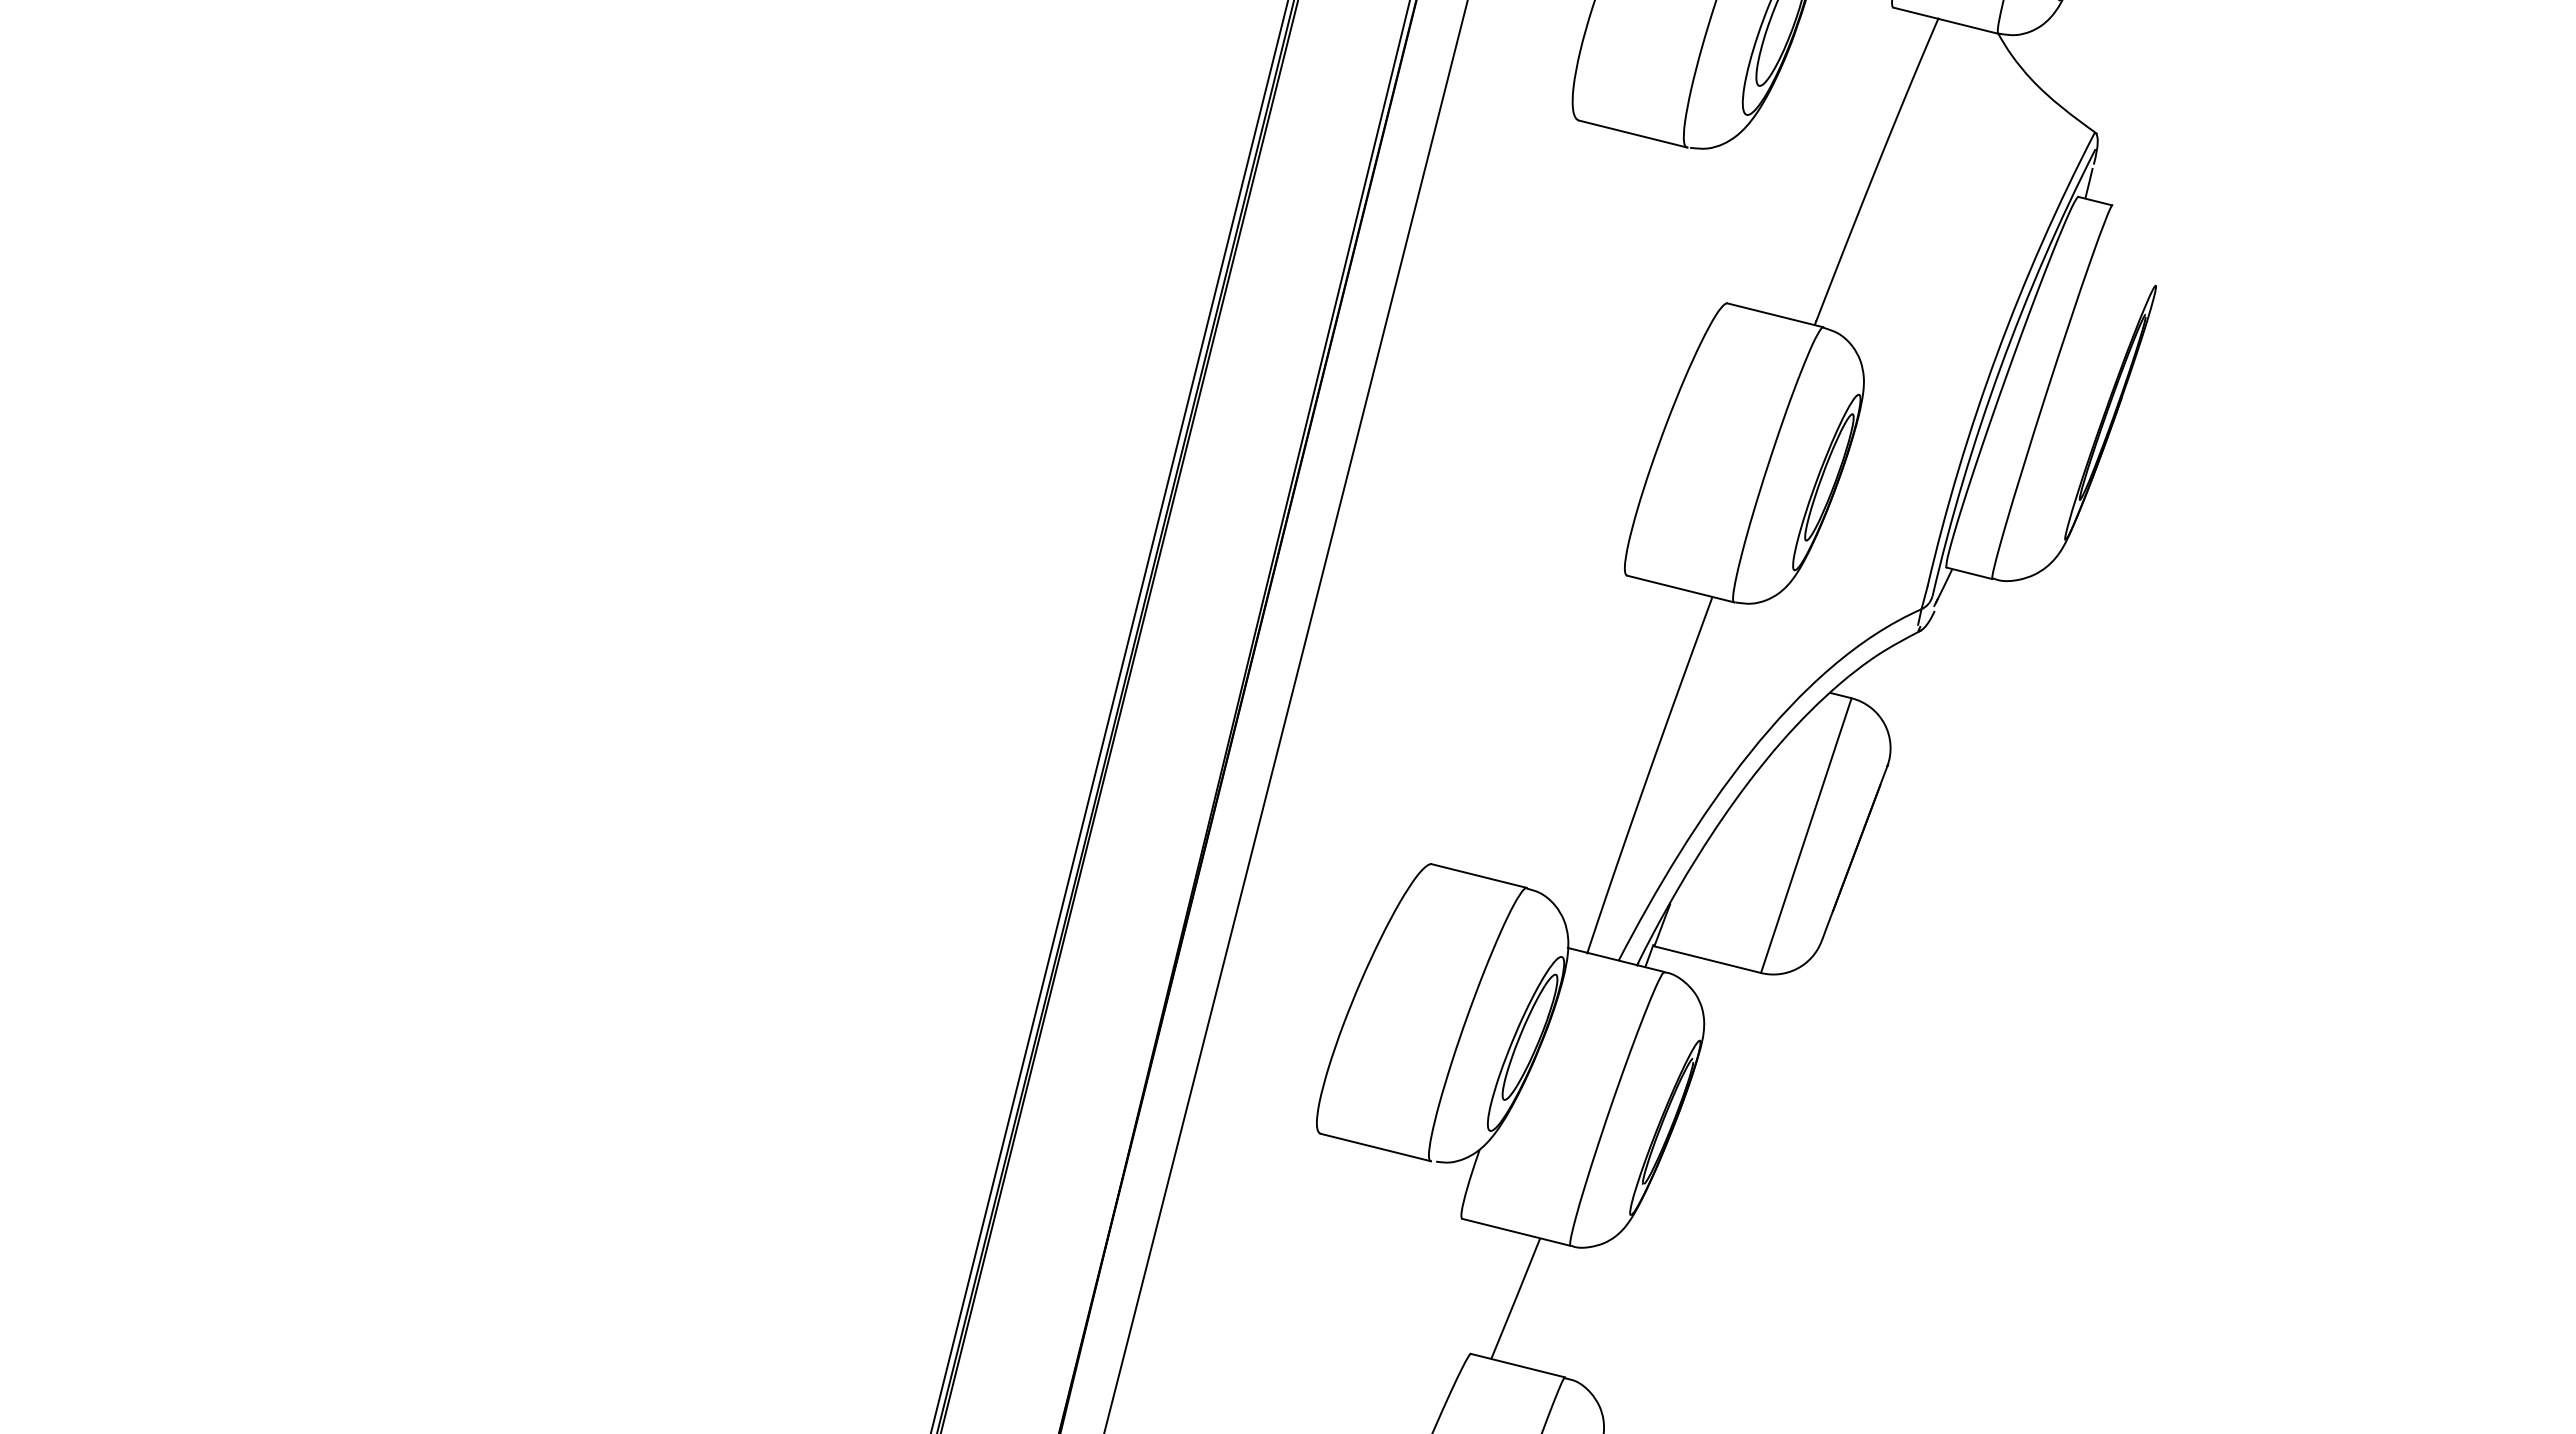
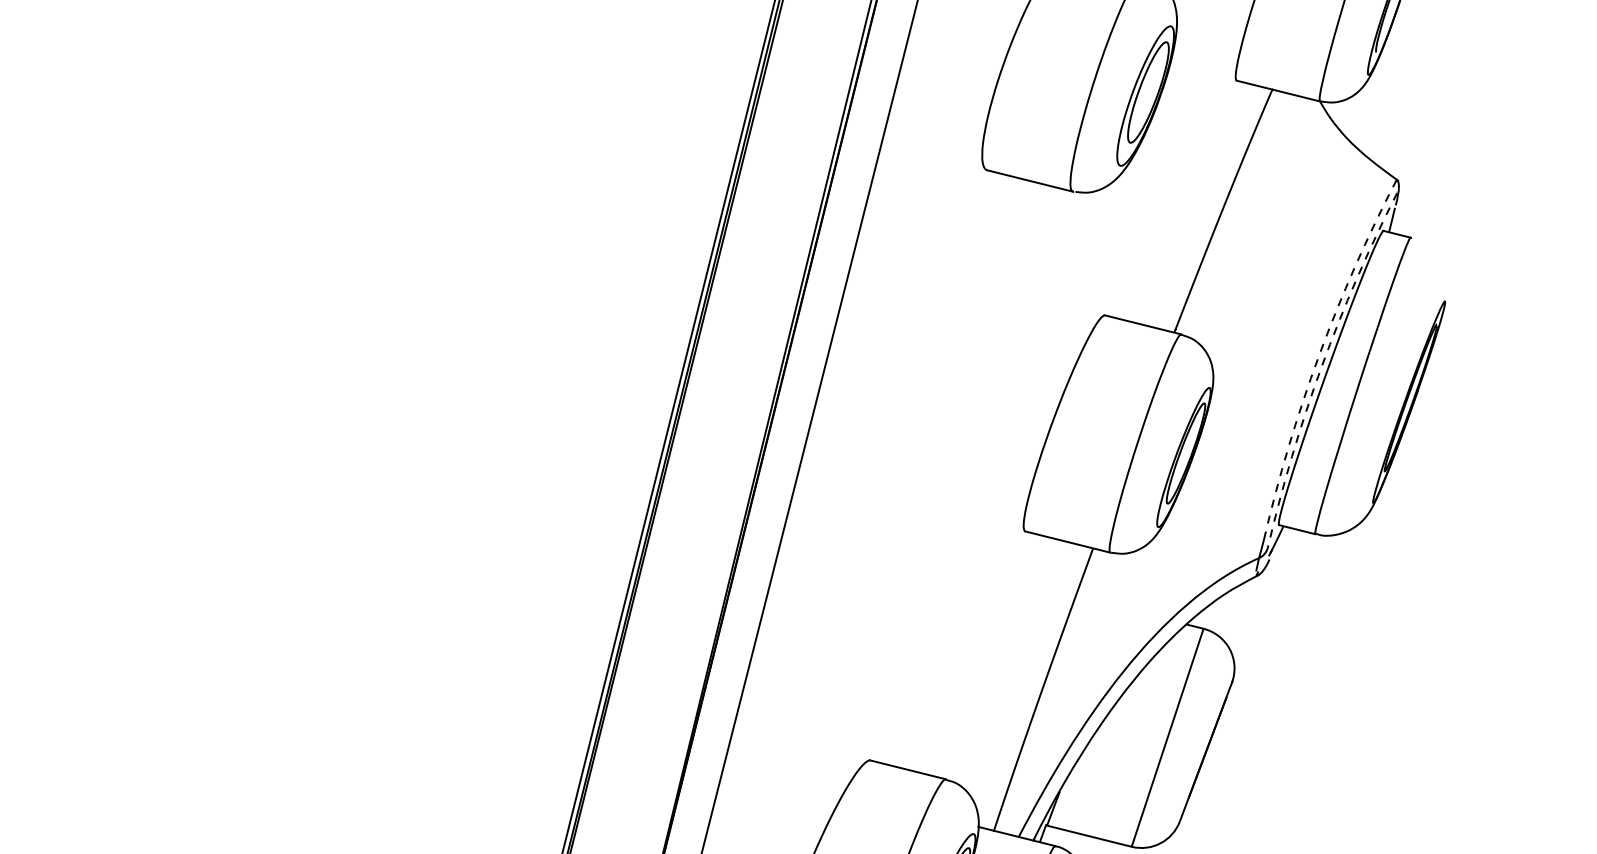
arc: (1997, 354) -> (1319, 355), solid -> dashed
arc: (2000, 367) -> (1321, 366), solid -> dashed

